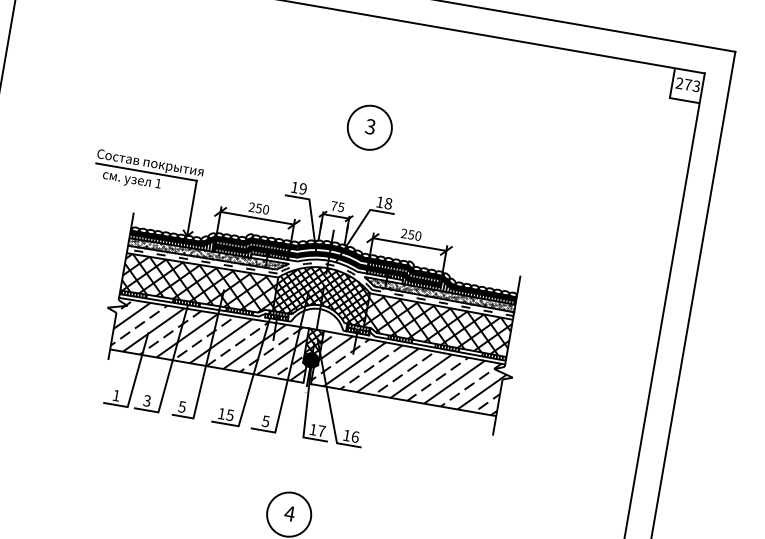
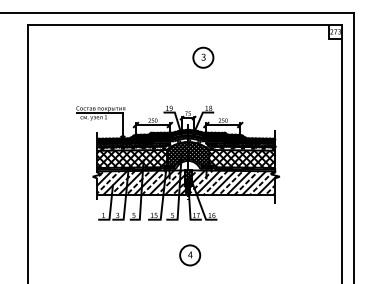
part: (370, 127) -> (203, 57), moved

